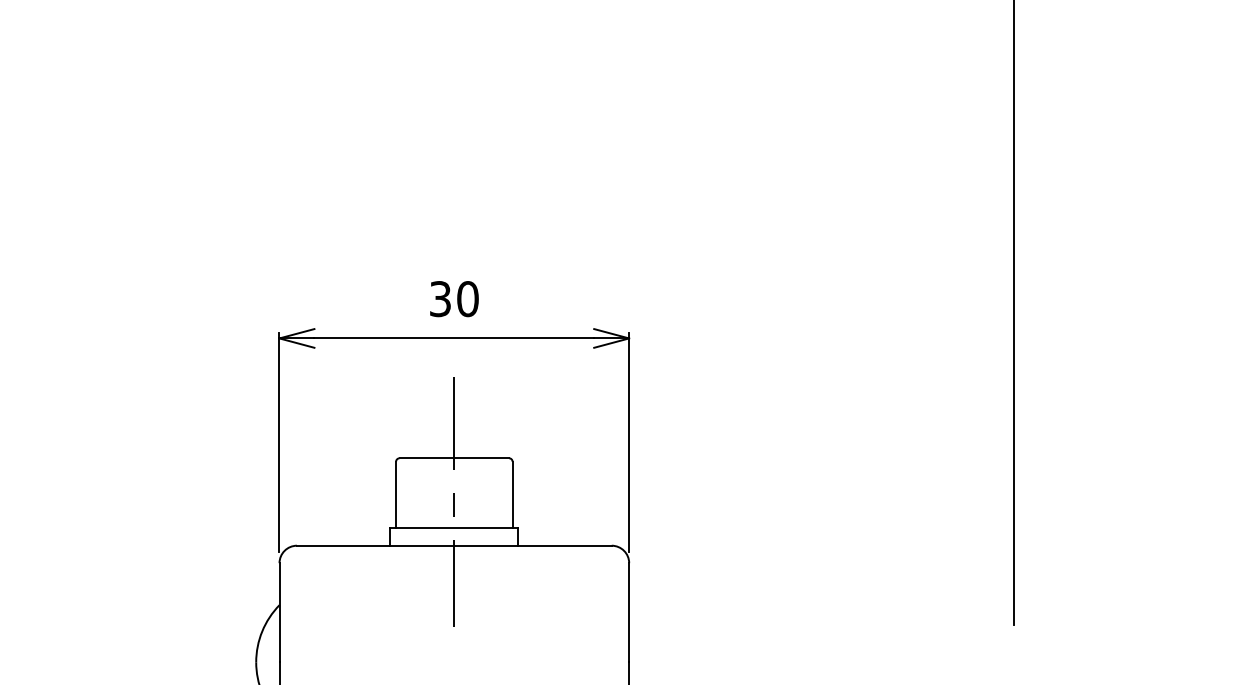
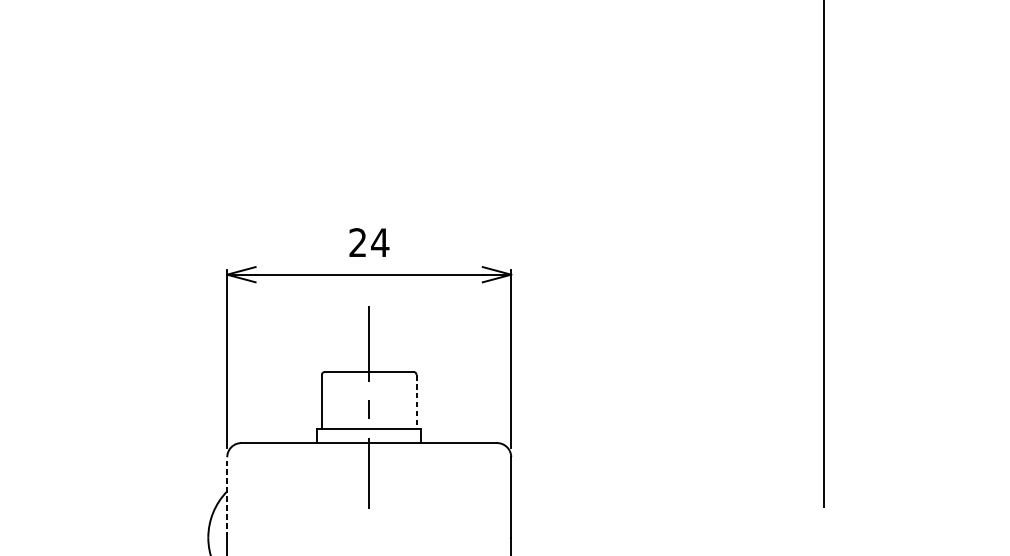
text: (454, 299) -> (369, 243), 30 -> 24
line: (512, 495) -> (416, 402), solid -> dashed
line: (279, 612) -> (227, 497), solid -> dashed

